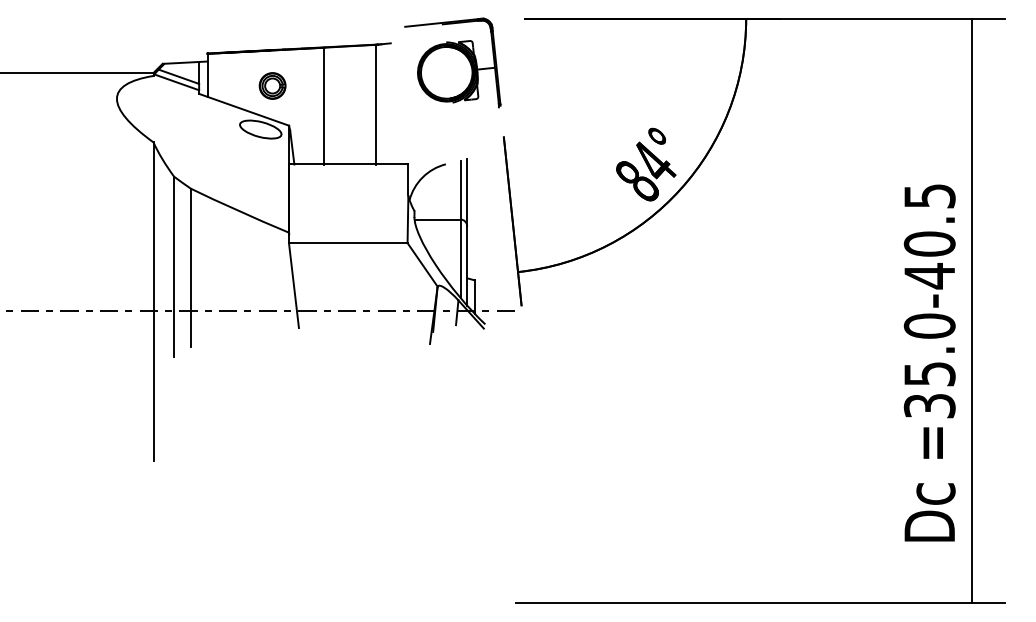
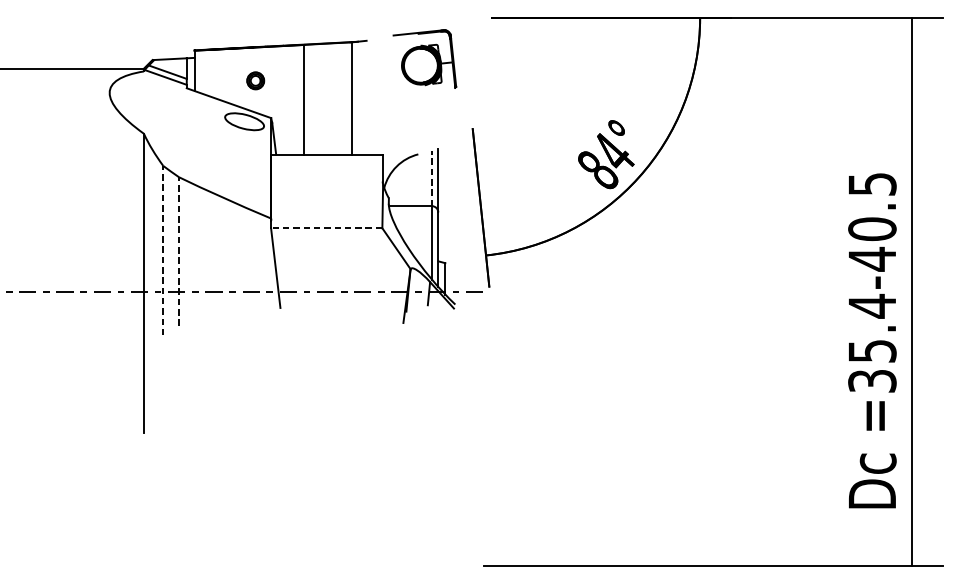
part: (452, 62) -> (424, 58), size x0.7
part: (272, 85) -> (255, 80), size x0.7
line: (460, 189) -> (432, 177), solid -> dashed
line: (347, 243) -> (326, 228), solid -> dashed
line: (174, 266) -> (163, 250), solid -> dashed
line: (190, 267) -> (178, 251), solid -> dashed
text: (929, 326) -> (872, 306), =35.0-40.5 -> =35.4-40.5

